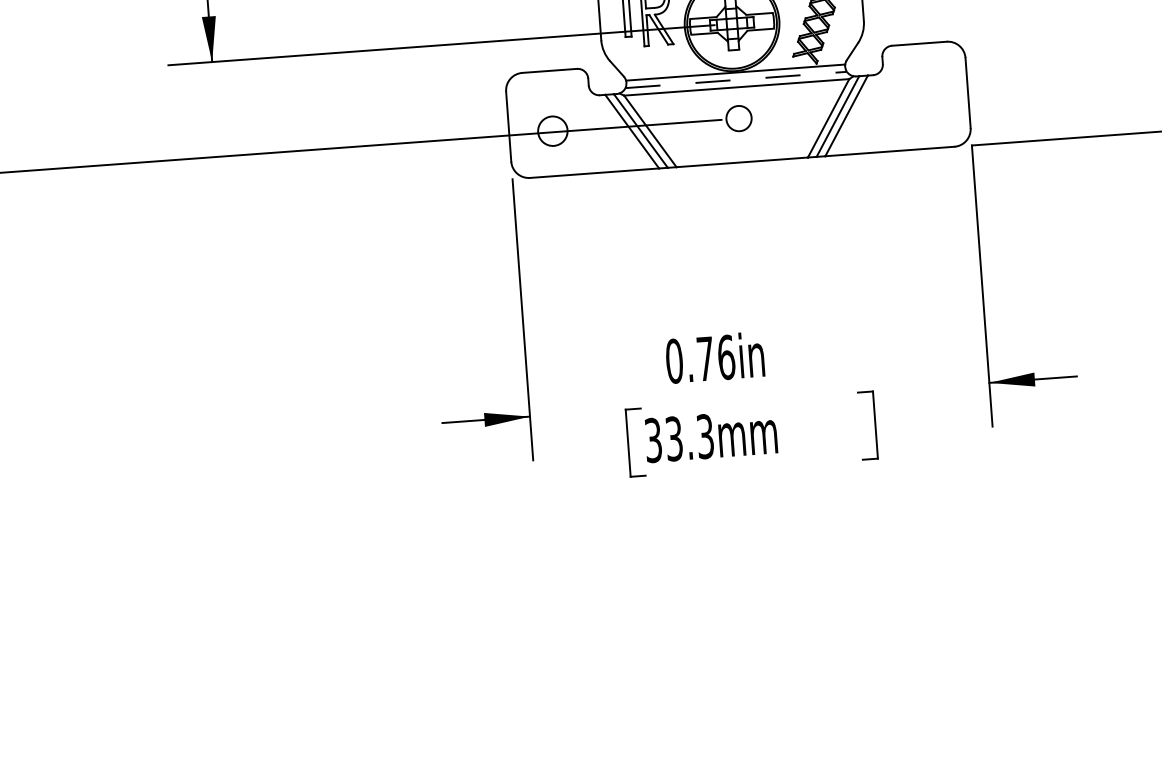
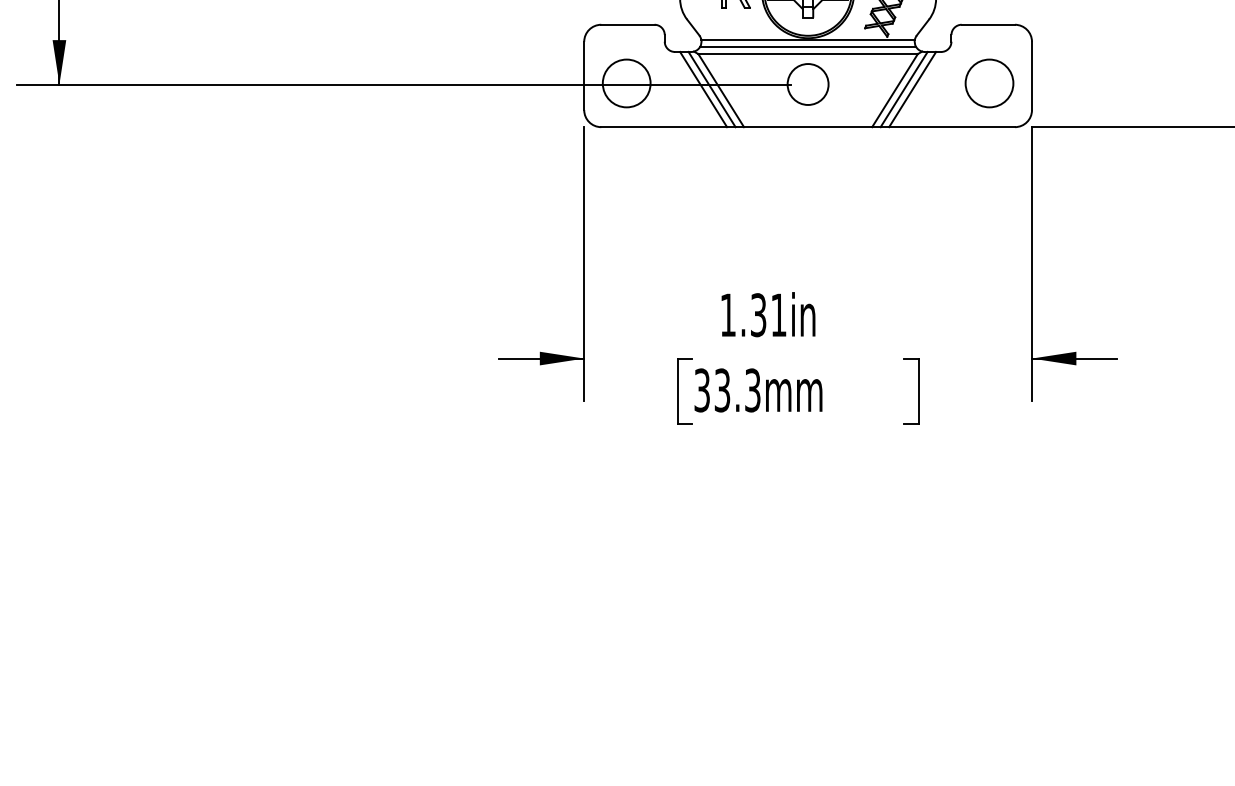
line: (736, 79) -> (808, 46), dashed -> solid
circle: (925, 103) -> (989, 83), added
circle: (738, 118) -> (807, 84), size x1.67
circle: (552, 131) -> (626, 83), size x1.67
text: (700, 359) -> (753, 315), 0.76in -> 1.31in

